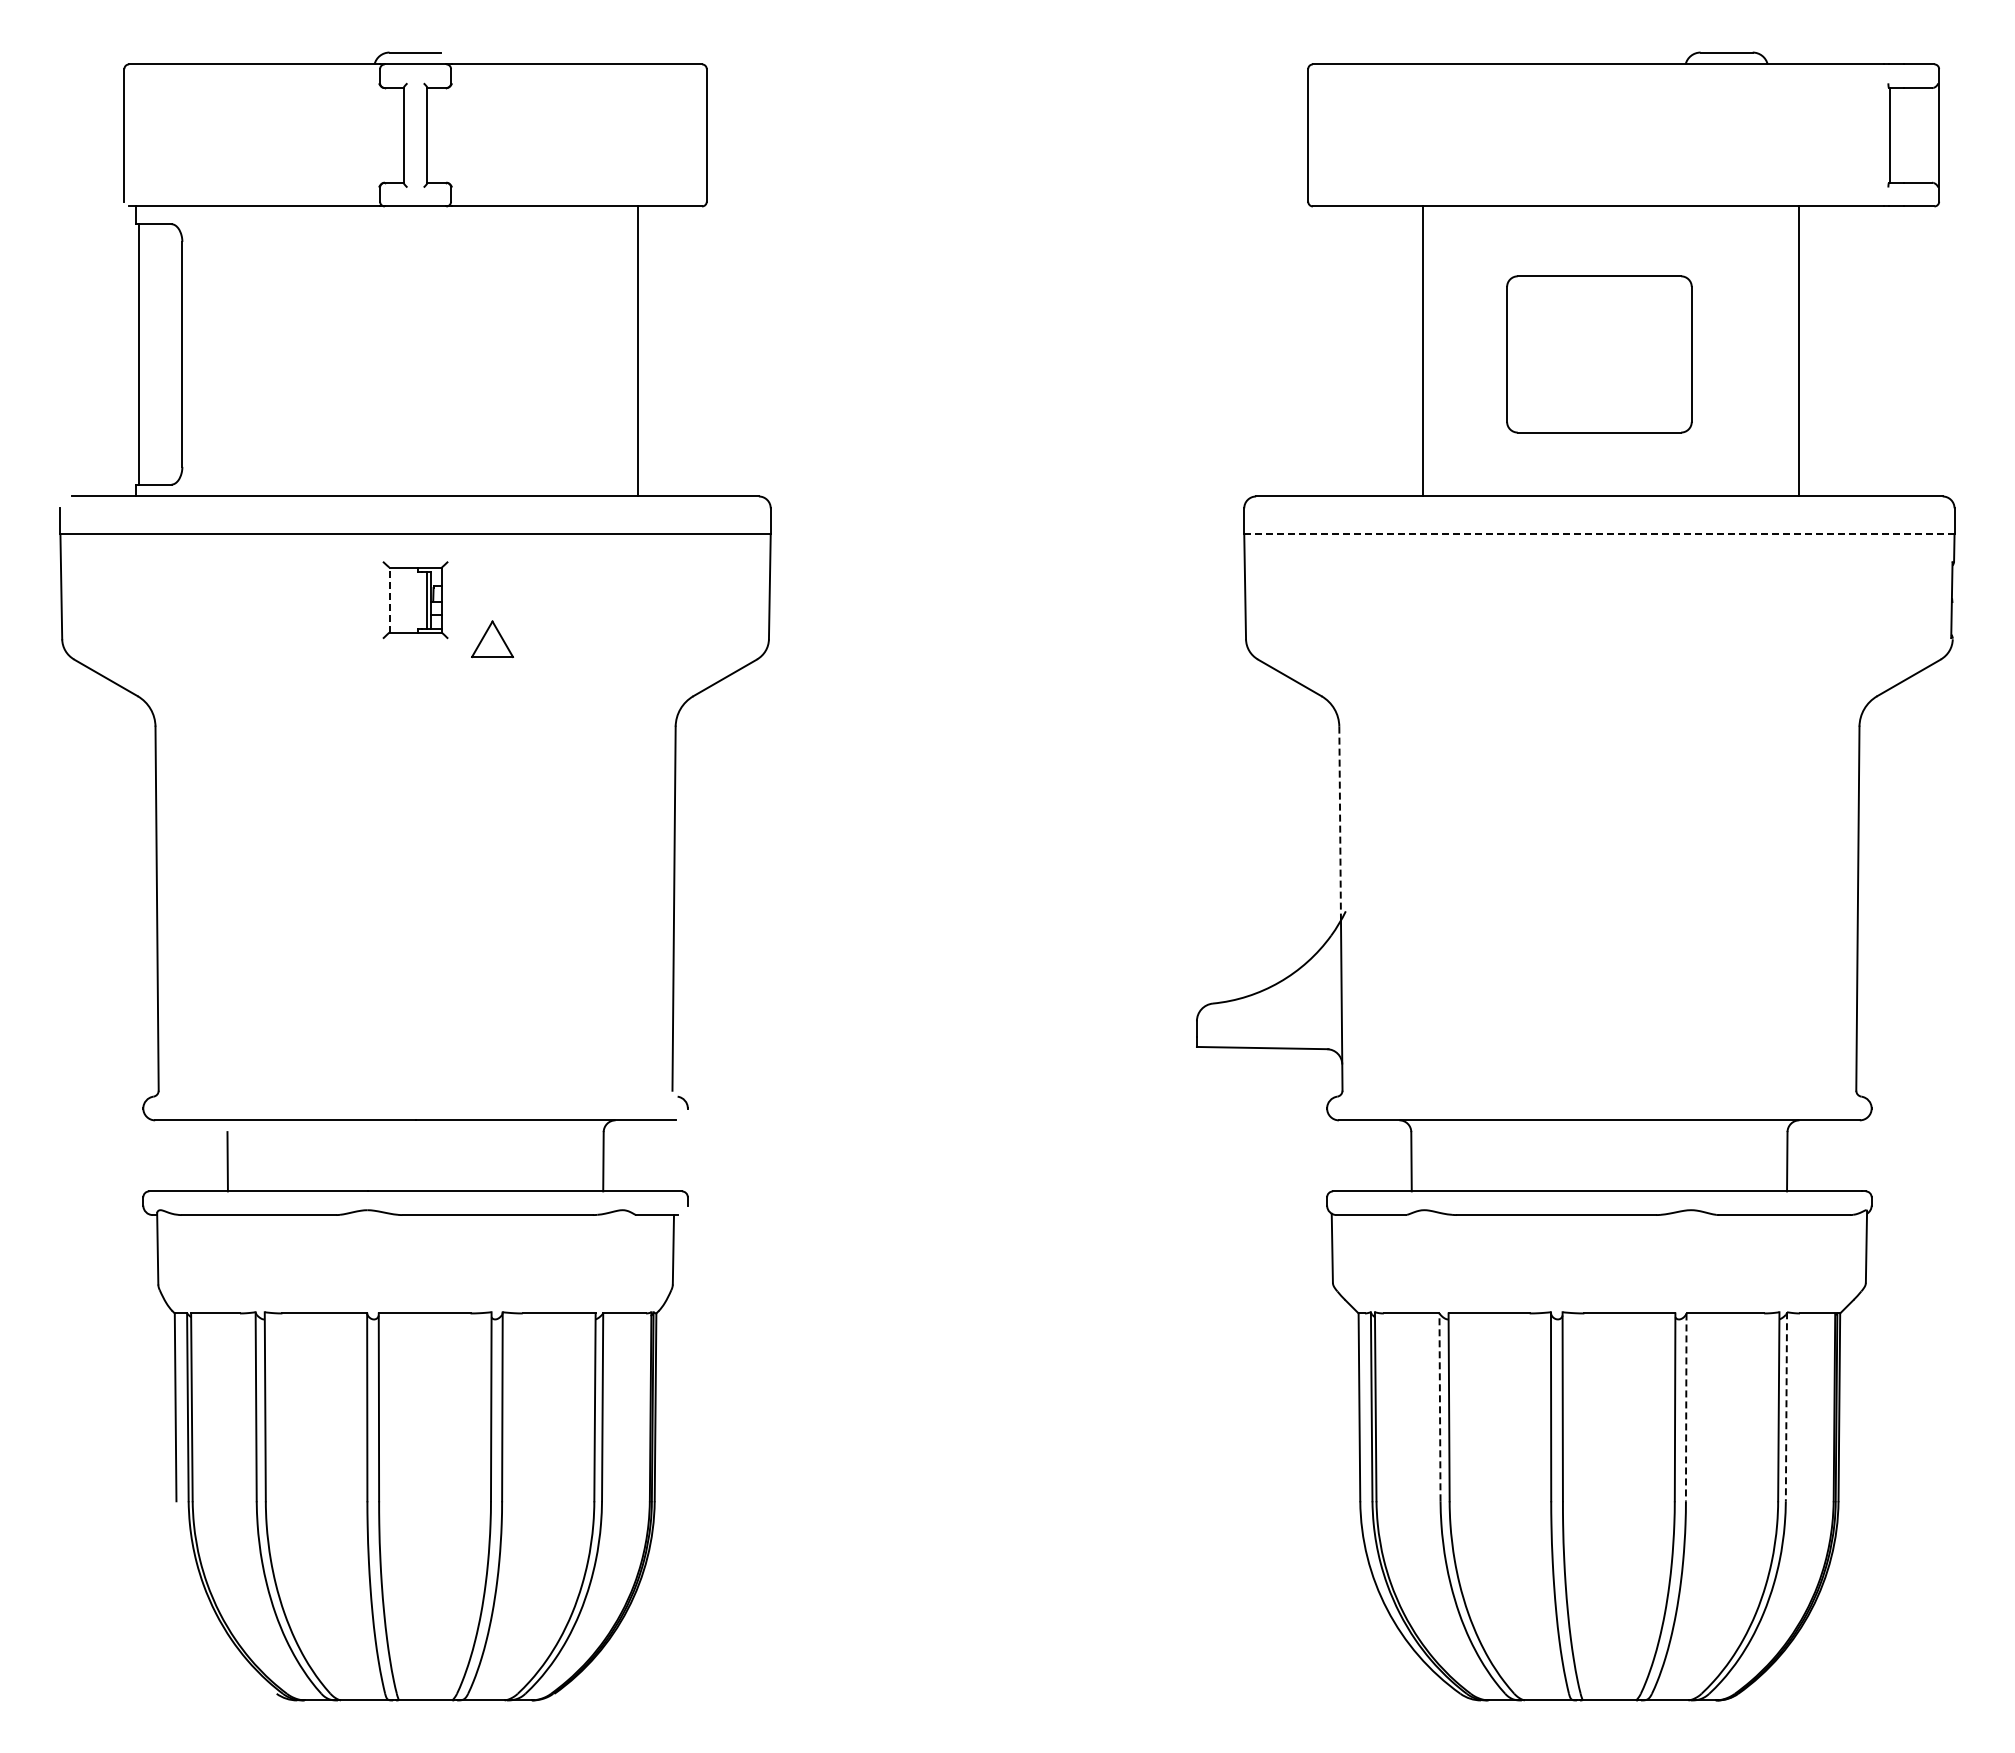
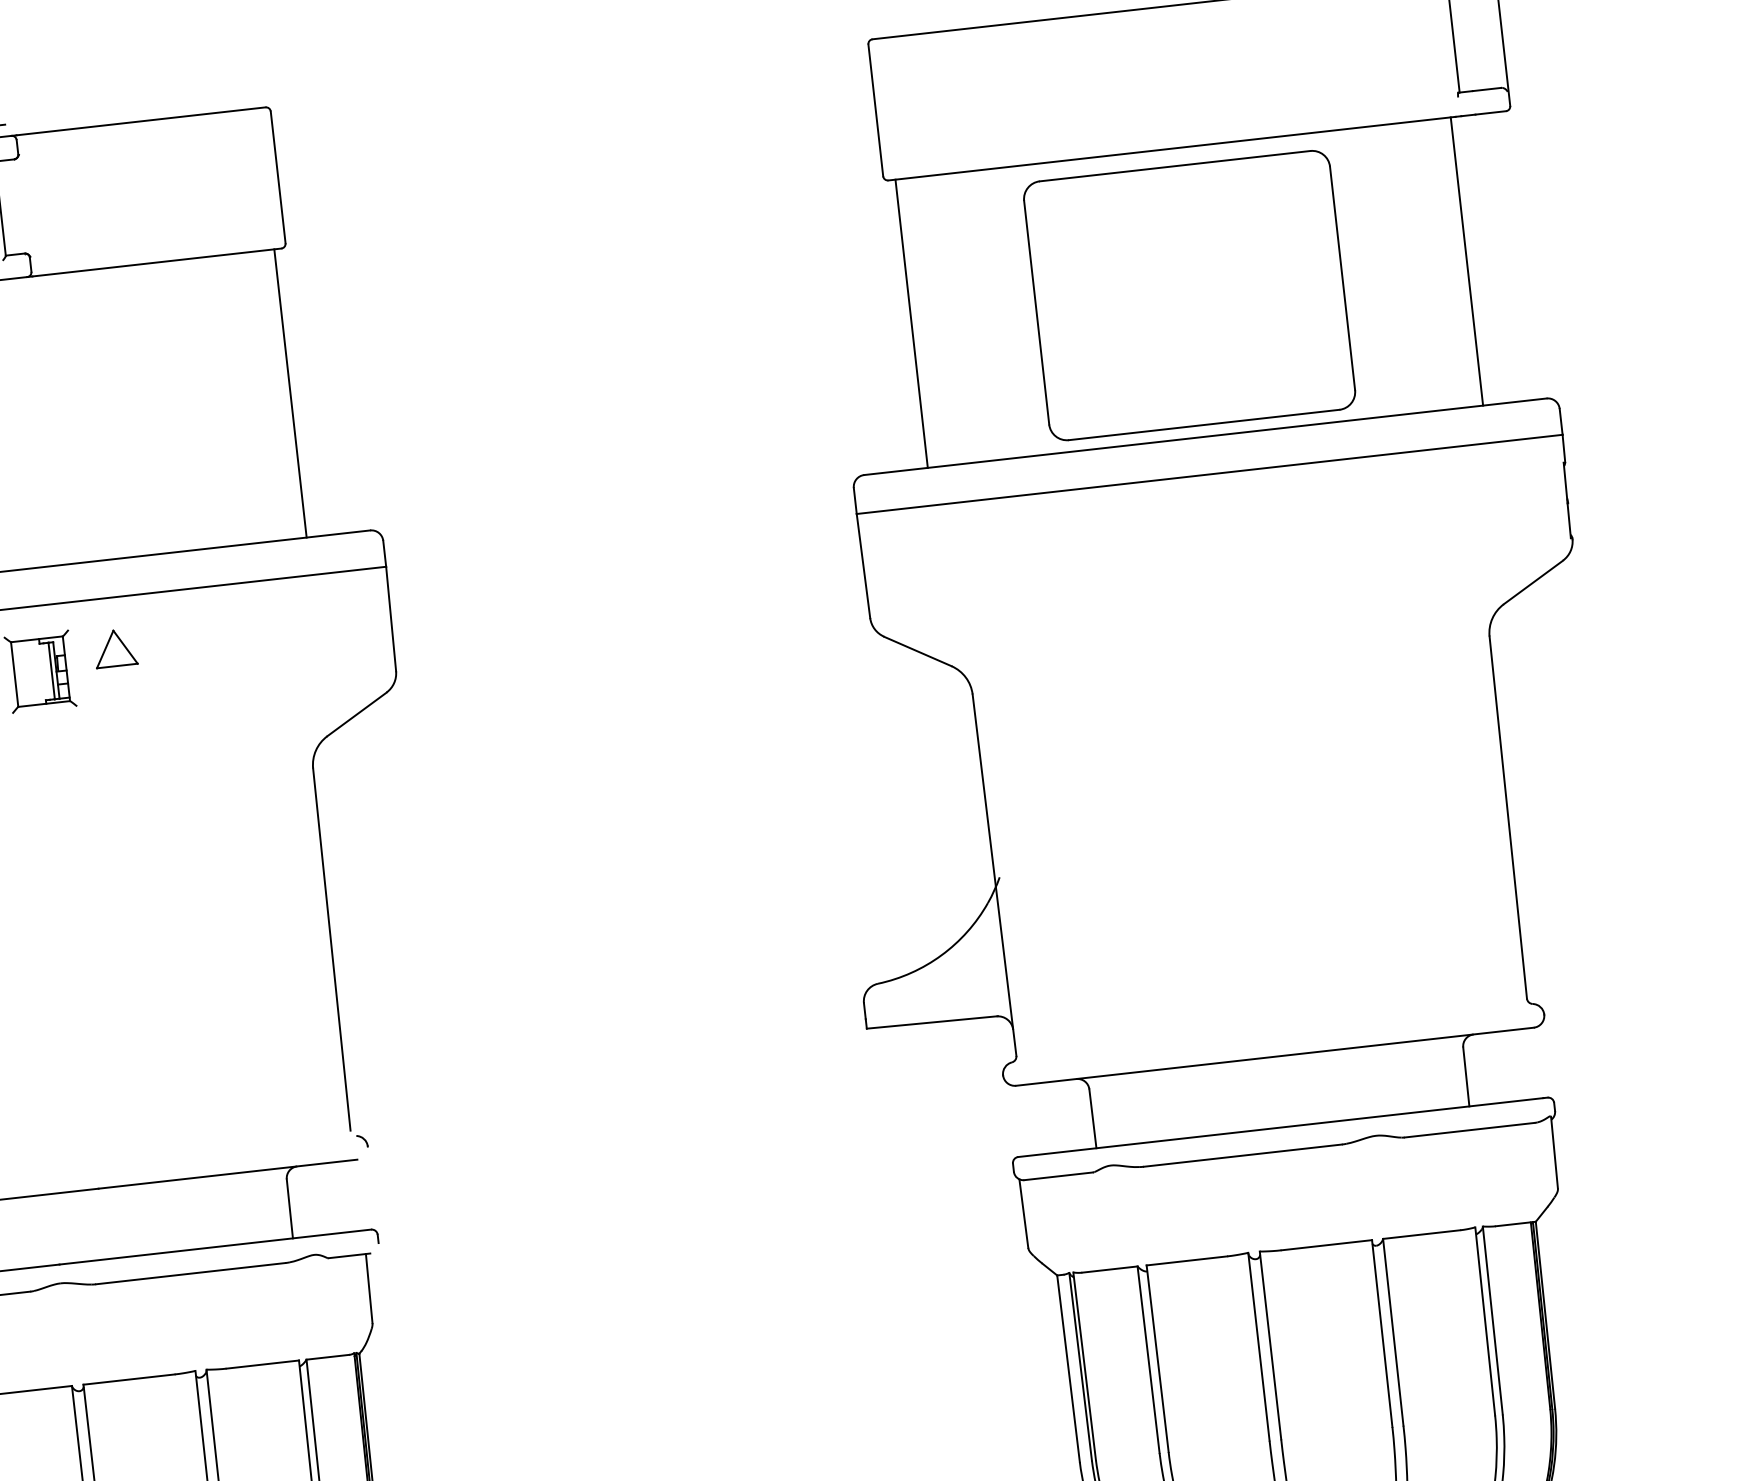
line: (637, 351) -> (290, 393), moved
line: (1423, 351) -> (912, 323), moved
line: (1798, 351) -> (1466, 261), moved
part: (1599, 354) -> (1189, 295), size x1.67
line: (1598, 534) -> (1208, 474), dashed -> solid
line: (389, 600) -> (14, 674), dashed -> solid
part: (492, 639) -> (115, 648), moved
line: (1340, 823) -> (984, 790), dashed -> solid
line: (1786, 1406) -> (1492, 1320), dashed -> solid
line: (1440, 1407) -> (1149, 1359), dashed -> solid
line: (1686, 1407) -> (1393, 1332), dashed -> solid

